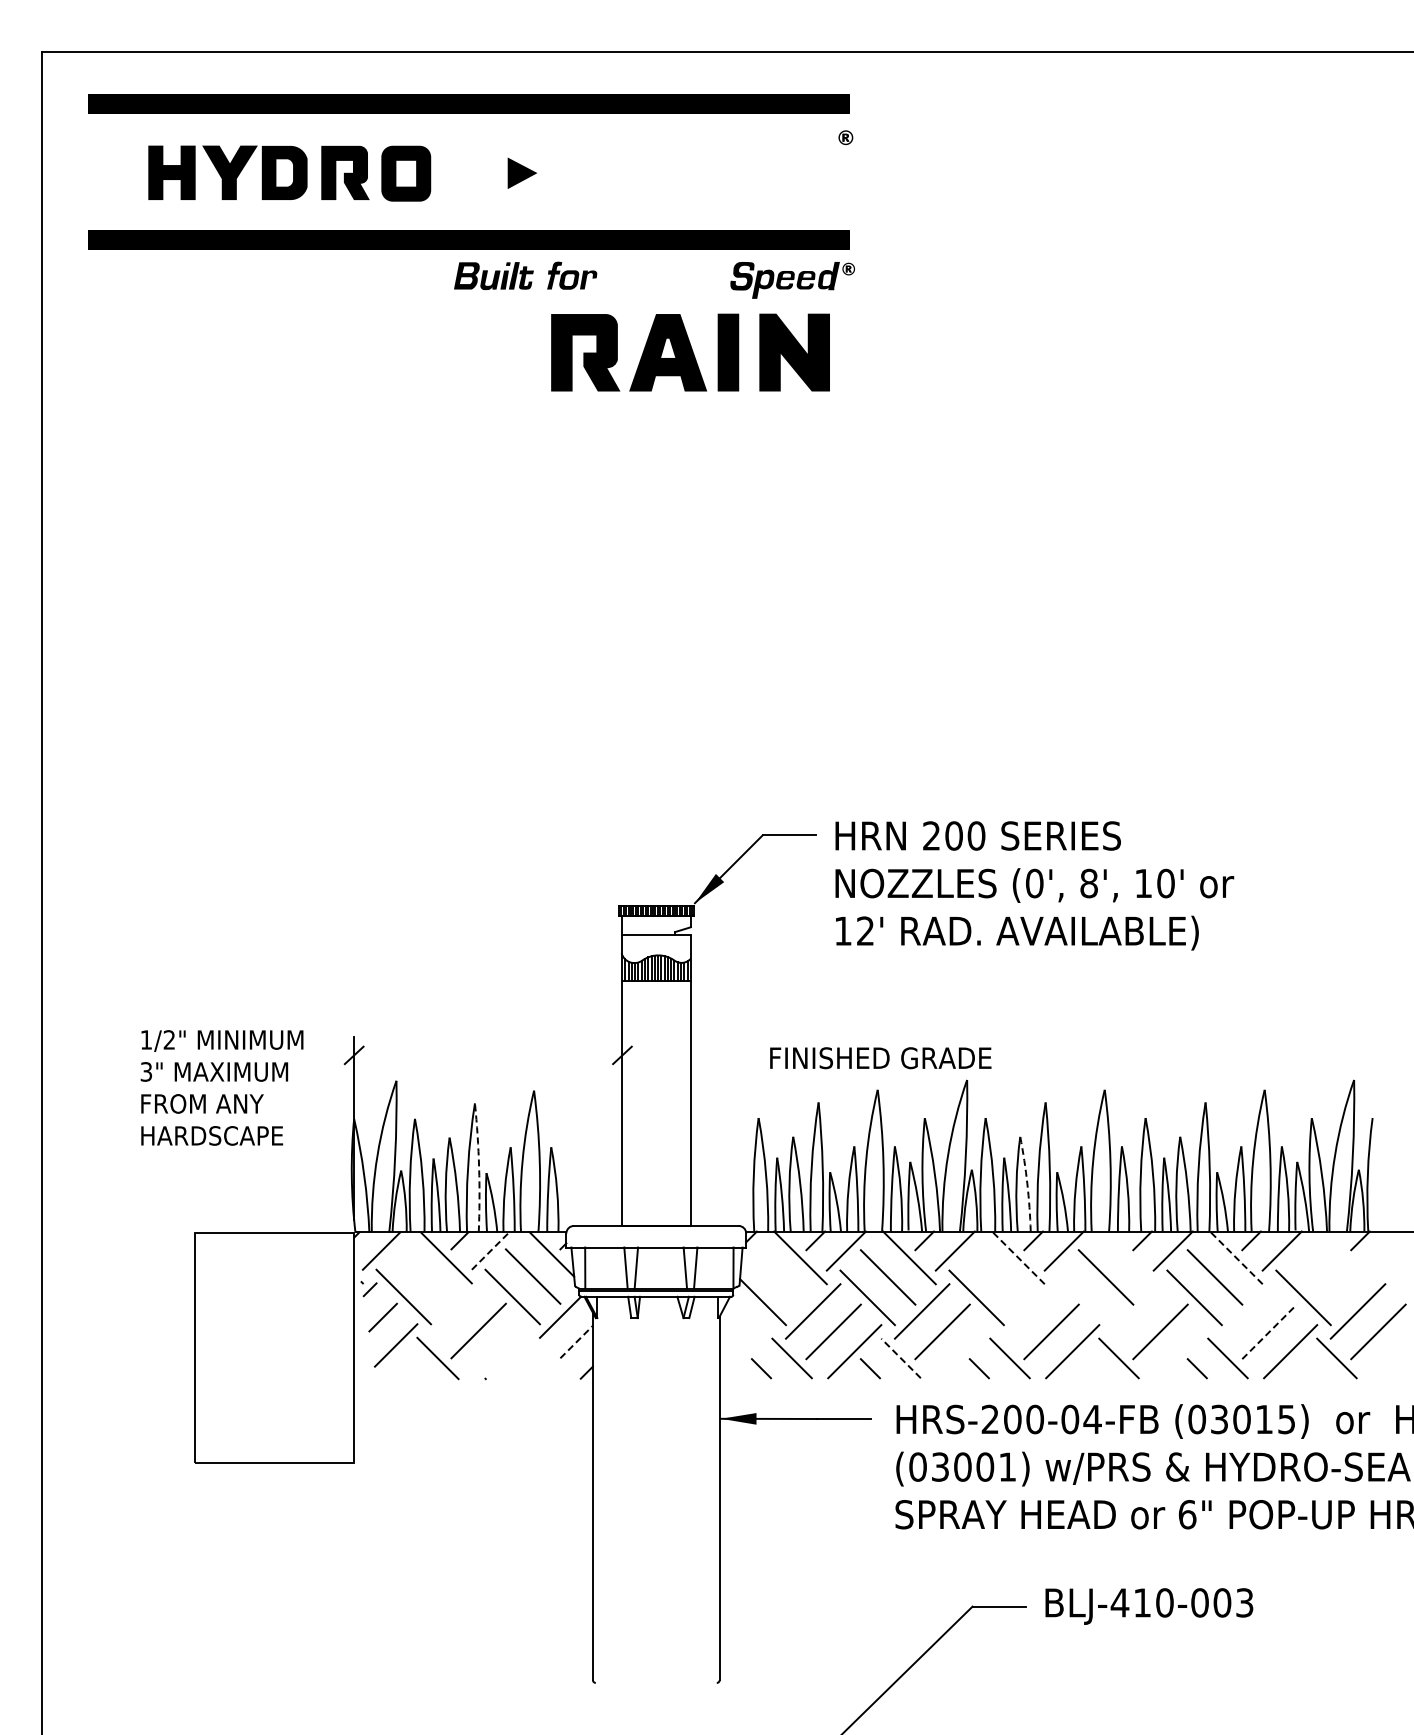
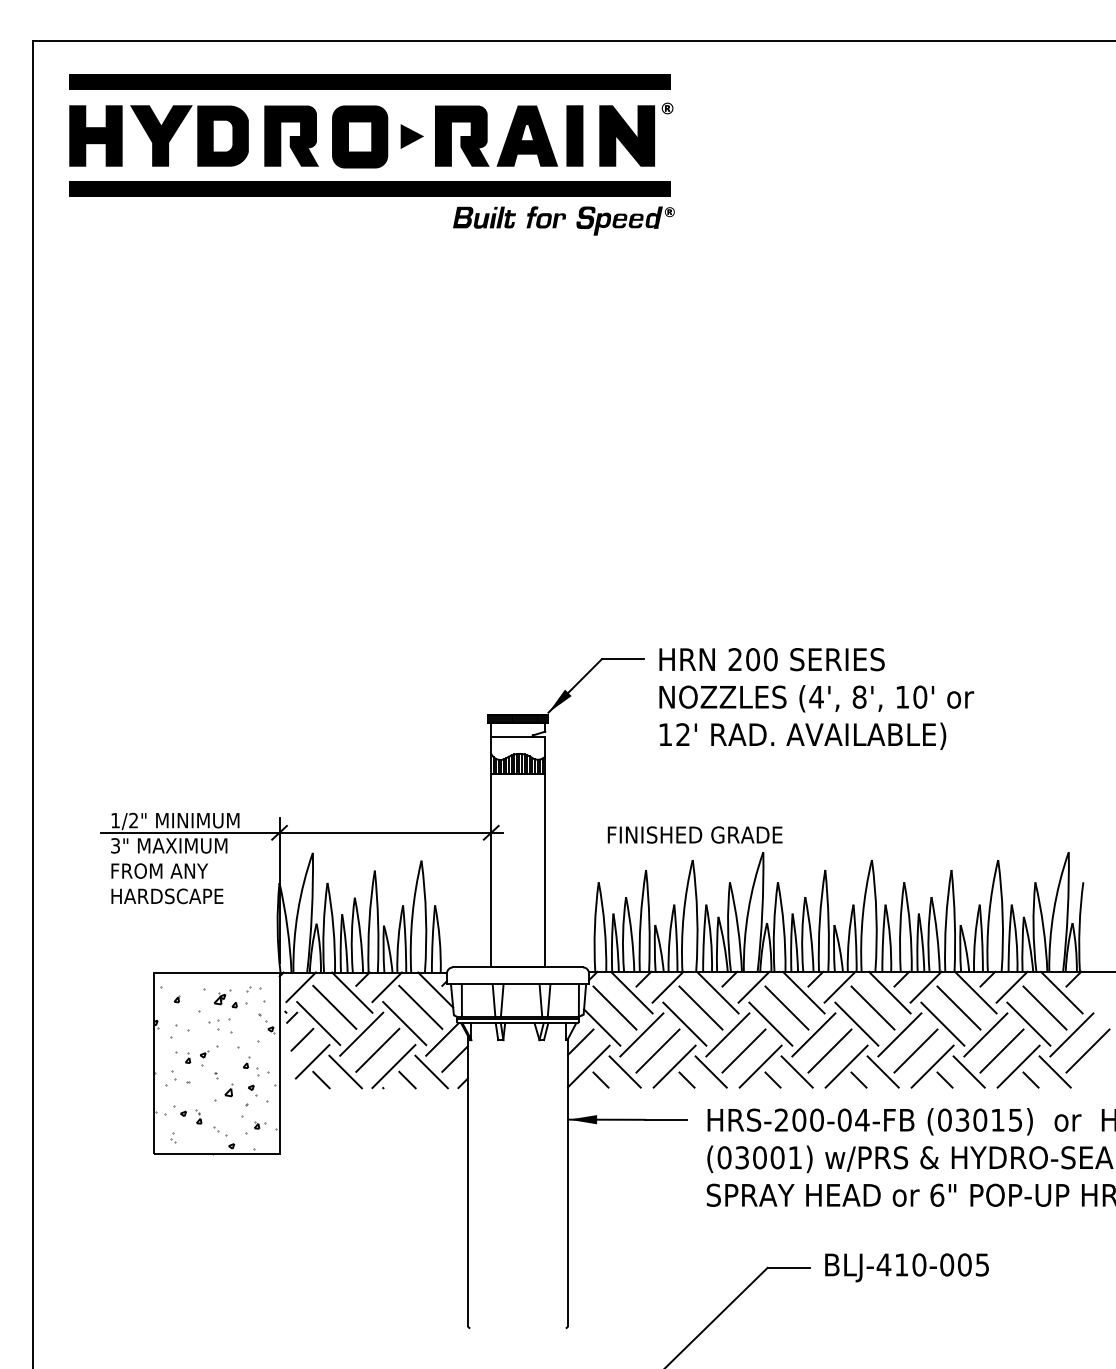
part: (289, 173) -> (228, 136), size x1.43
part: (525, 275) -> (509, 217), moved
part: (690, 352) -> (544, 135), moved
text: (1034, 883) -> (816, 697), (0', -> (4',
line: (382, 1056) -> (301, 833), added
arc: (479, 1167) -> (378, 921), dashed -> solid
arc: (1027, 1183) -> (810, 933), dashed -> solid
line: (490, 1250) -> (387, 986), dashed -> solid
line: (1018, 1257) -> (803, 992), dashed -> solid
line: (1127, 1257) -> (889, 992), added
line: (1236, 1257) -> (975, 992), dashed -> solid
line: (1344, 1257) -> (1061, 992), added
line: (423, 1276) -> (334, 1007), added
line: (778, 1277) -> (614, 1008), added
line: (996, 1277) -> (786, 1008), added
line: (1323, 1277) -> (1044, 1008), added
line: (1085, 1297) -> (856, 1023), added
line: (458, 1310) -> (361, 1034), added
line: (1030, 1311) -> (813, 1034), added
line: (1139, 1311) -> (899, 1034), added
line: (1248, 1311) -> (985, 1034), added
line: (735, 1320) -> (580, 1042), added
line: (1269, 1331) -> (1001, 1050), dashed -> solid
line: (576, 1342) -> (454, 1059), dashed -> solid
line: (498, 1351) -> (393, 1066), added
line: (745, 1351) -> (588, 1066), added
line: (963, 1351) -> (760, 1066), added
line: (1181, 1351) -> (932, 1066), added
hatch: (272, 1356) -> (215, 1070), added
line: (546, 1358) -> (431, 1072), added
line: (901, 1358) -> (711, 1072), dashed -> solid
line: (406, 1368) -> (320, 1079), added
line: (515, 1368) -> (406, 1079), added
line: (1087, 1368) -> (858, 1079), added
line: (1305, 1368) -> (1030, 1079), added
text: (1245, 1602) -> (983, 1264), BLJ-410-003 -> BLJ-410-005

